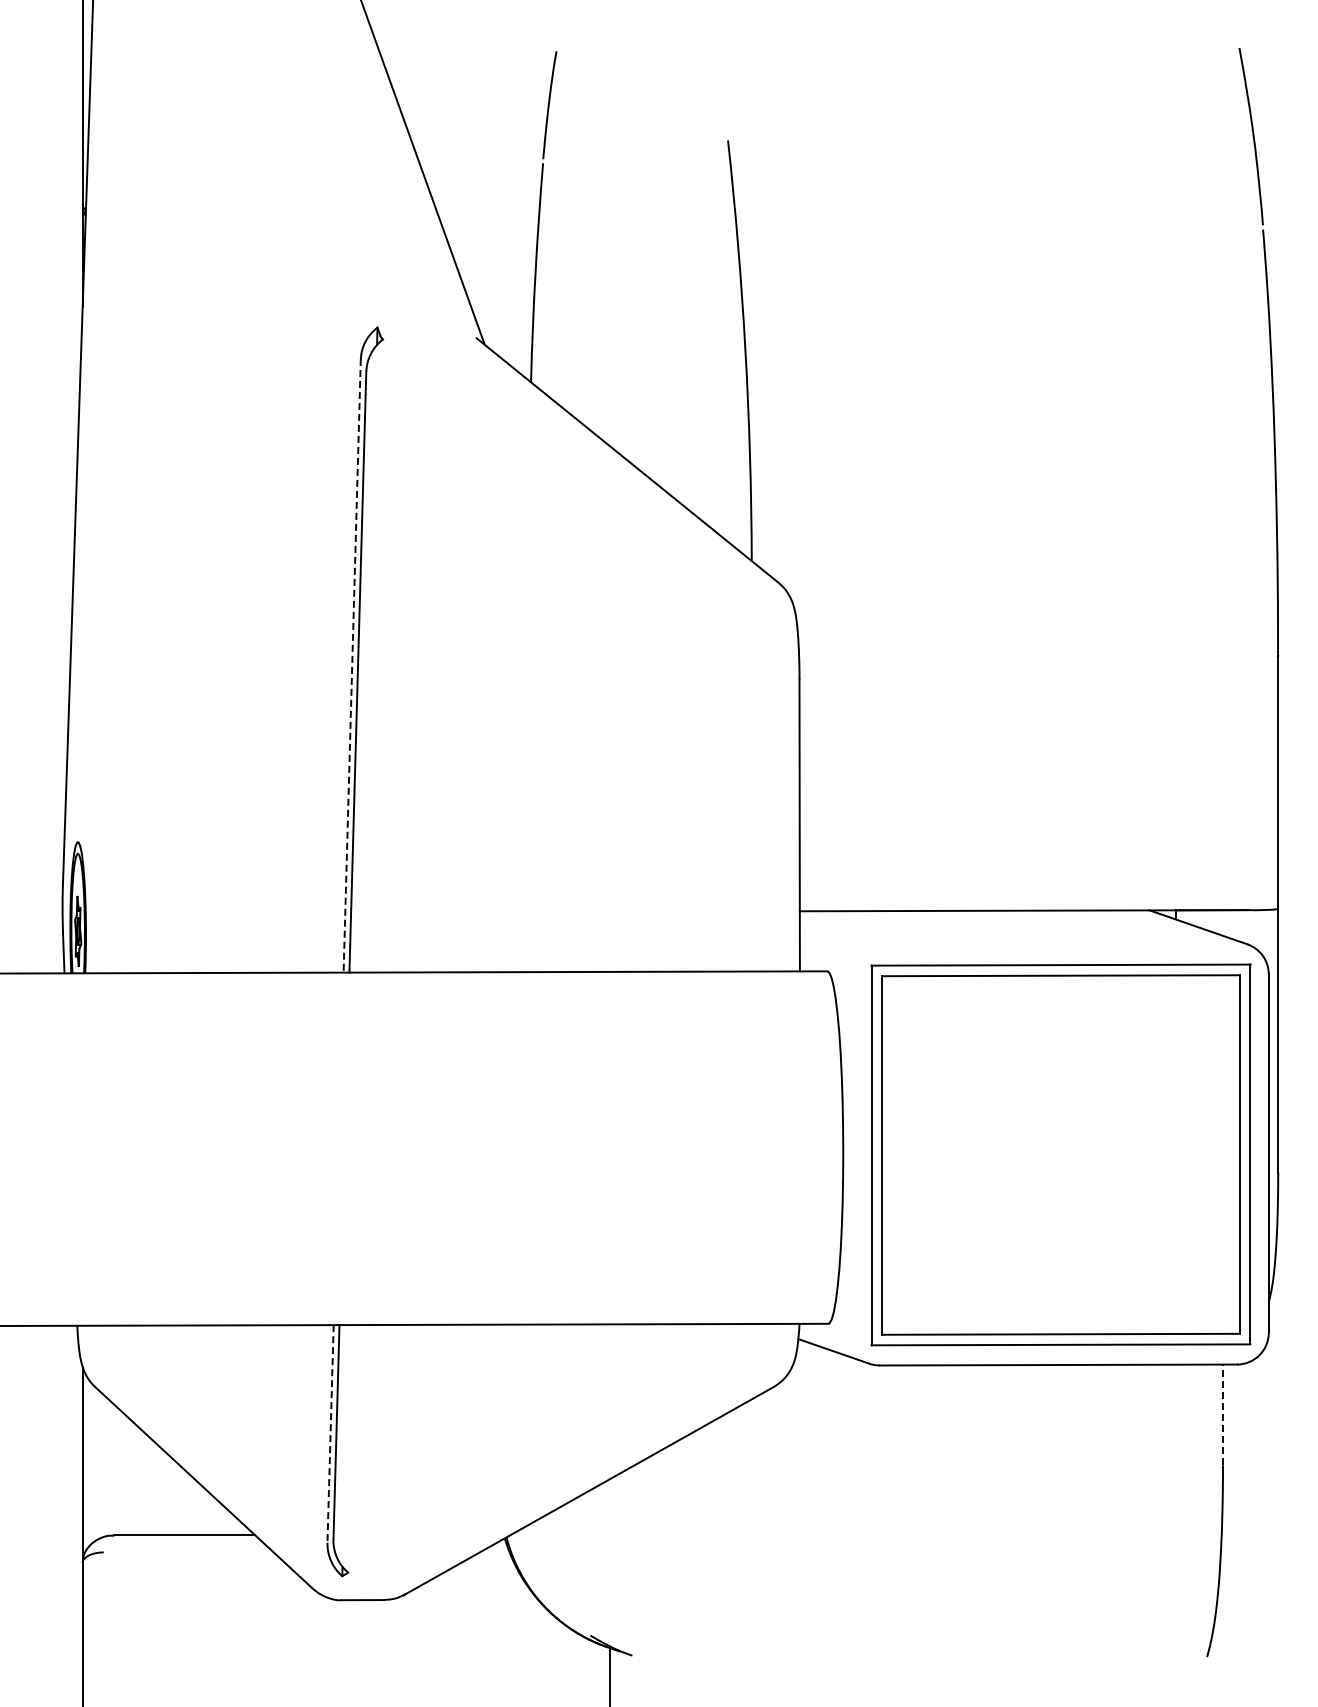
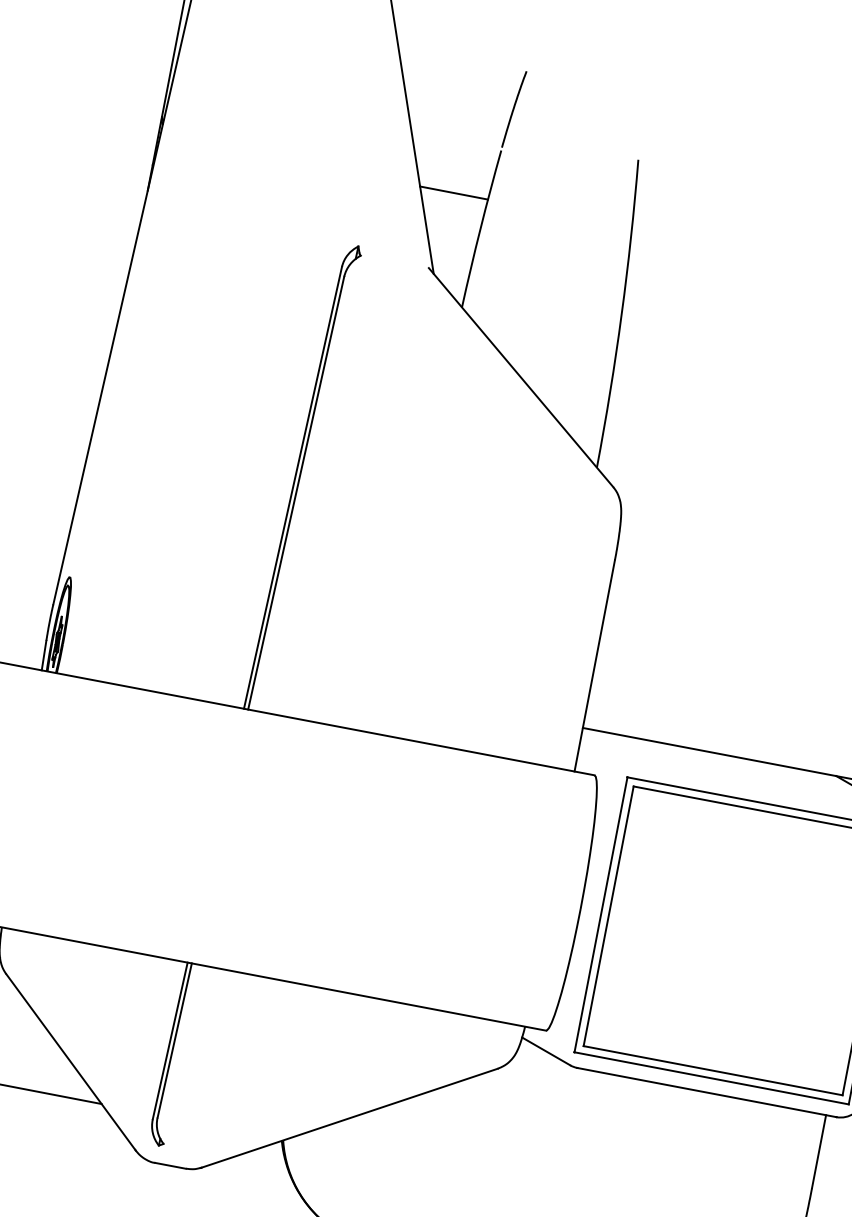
line: (490, 232) -> (453, 193), added
line: (352, 665) -> (293, 487), dashed -> solid
line: (1222, 1414) -> (818, 1151), dashed -> solid
line: (330, 1433) -> (170, 1040), dashed -> solid

